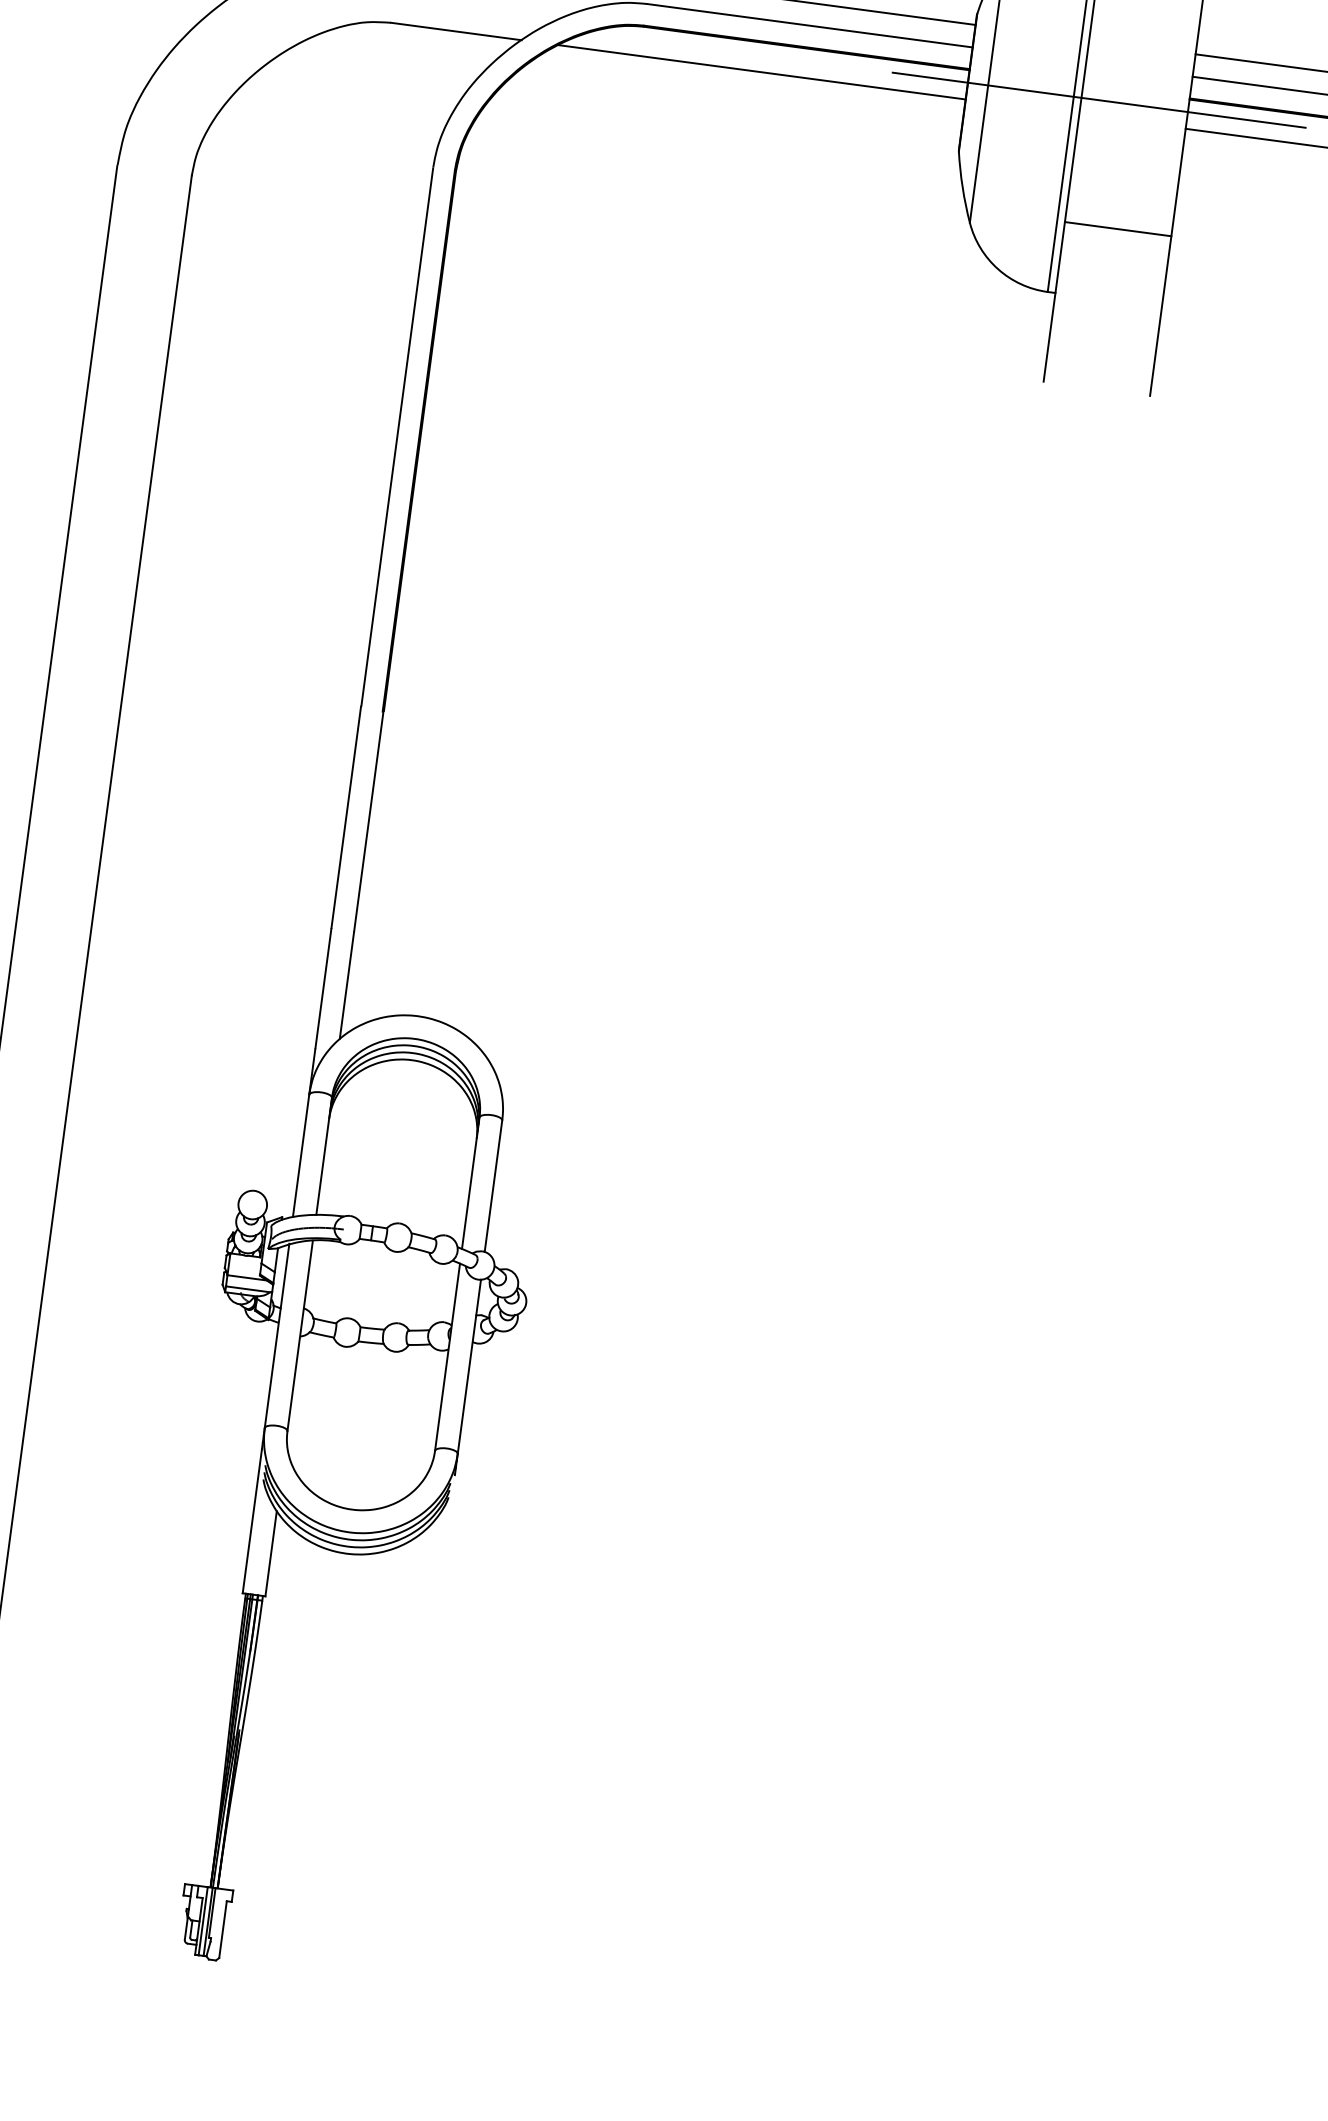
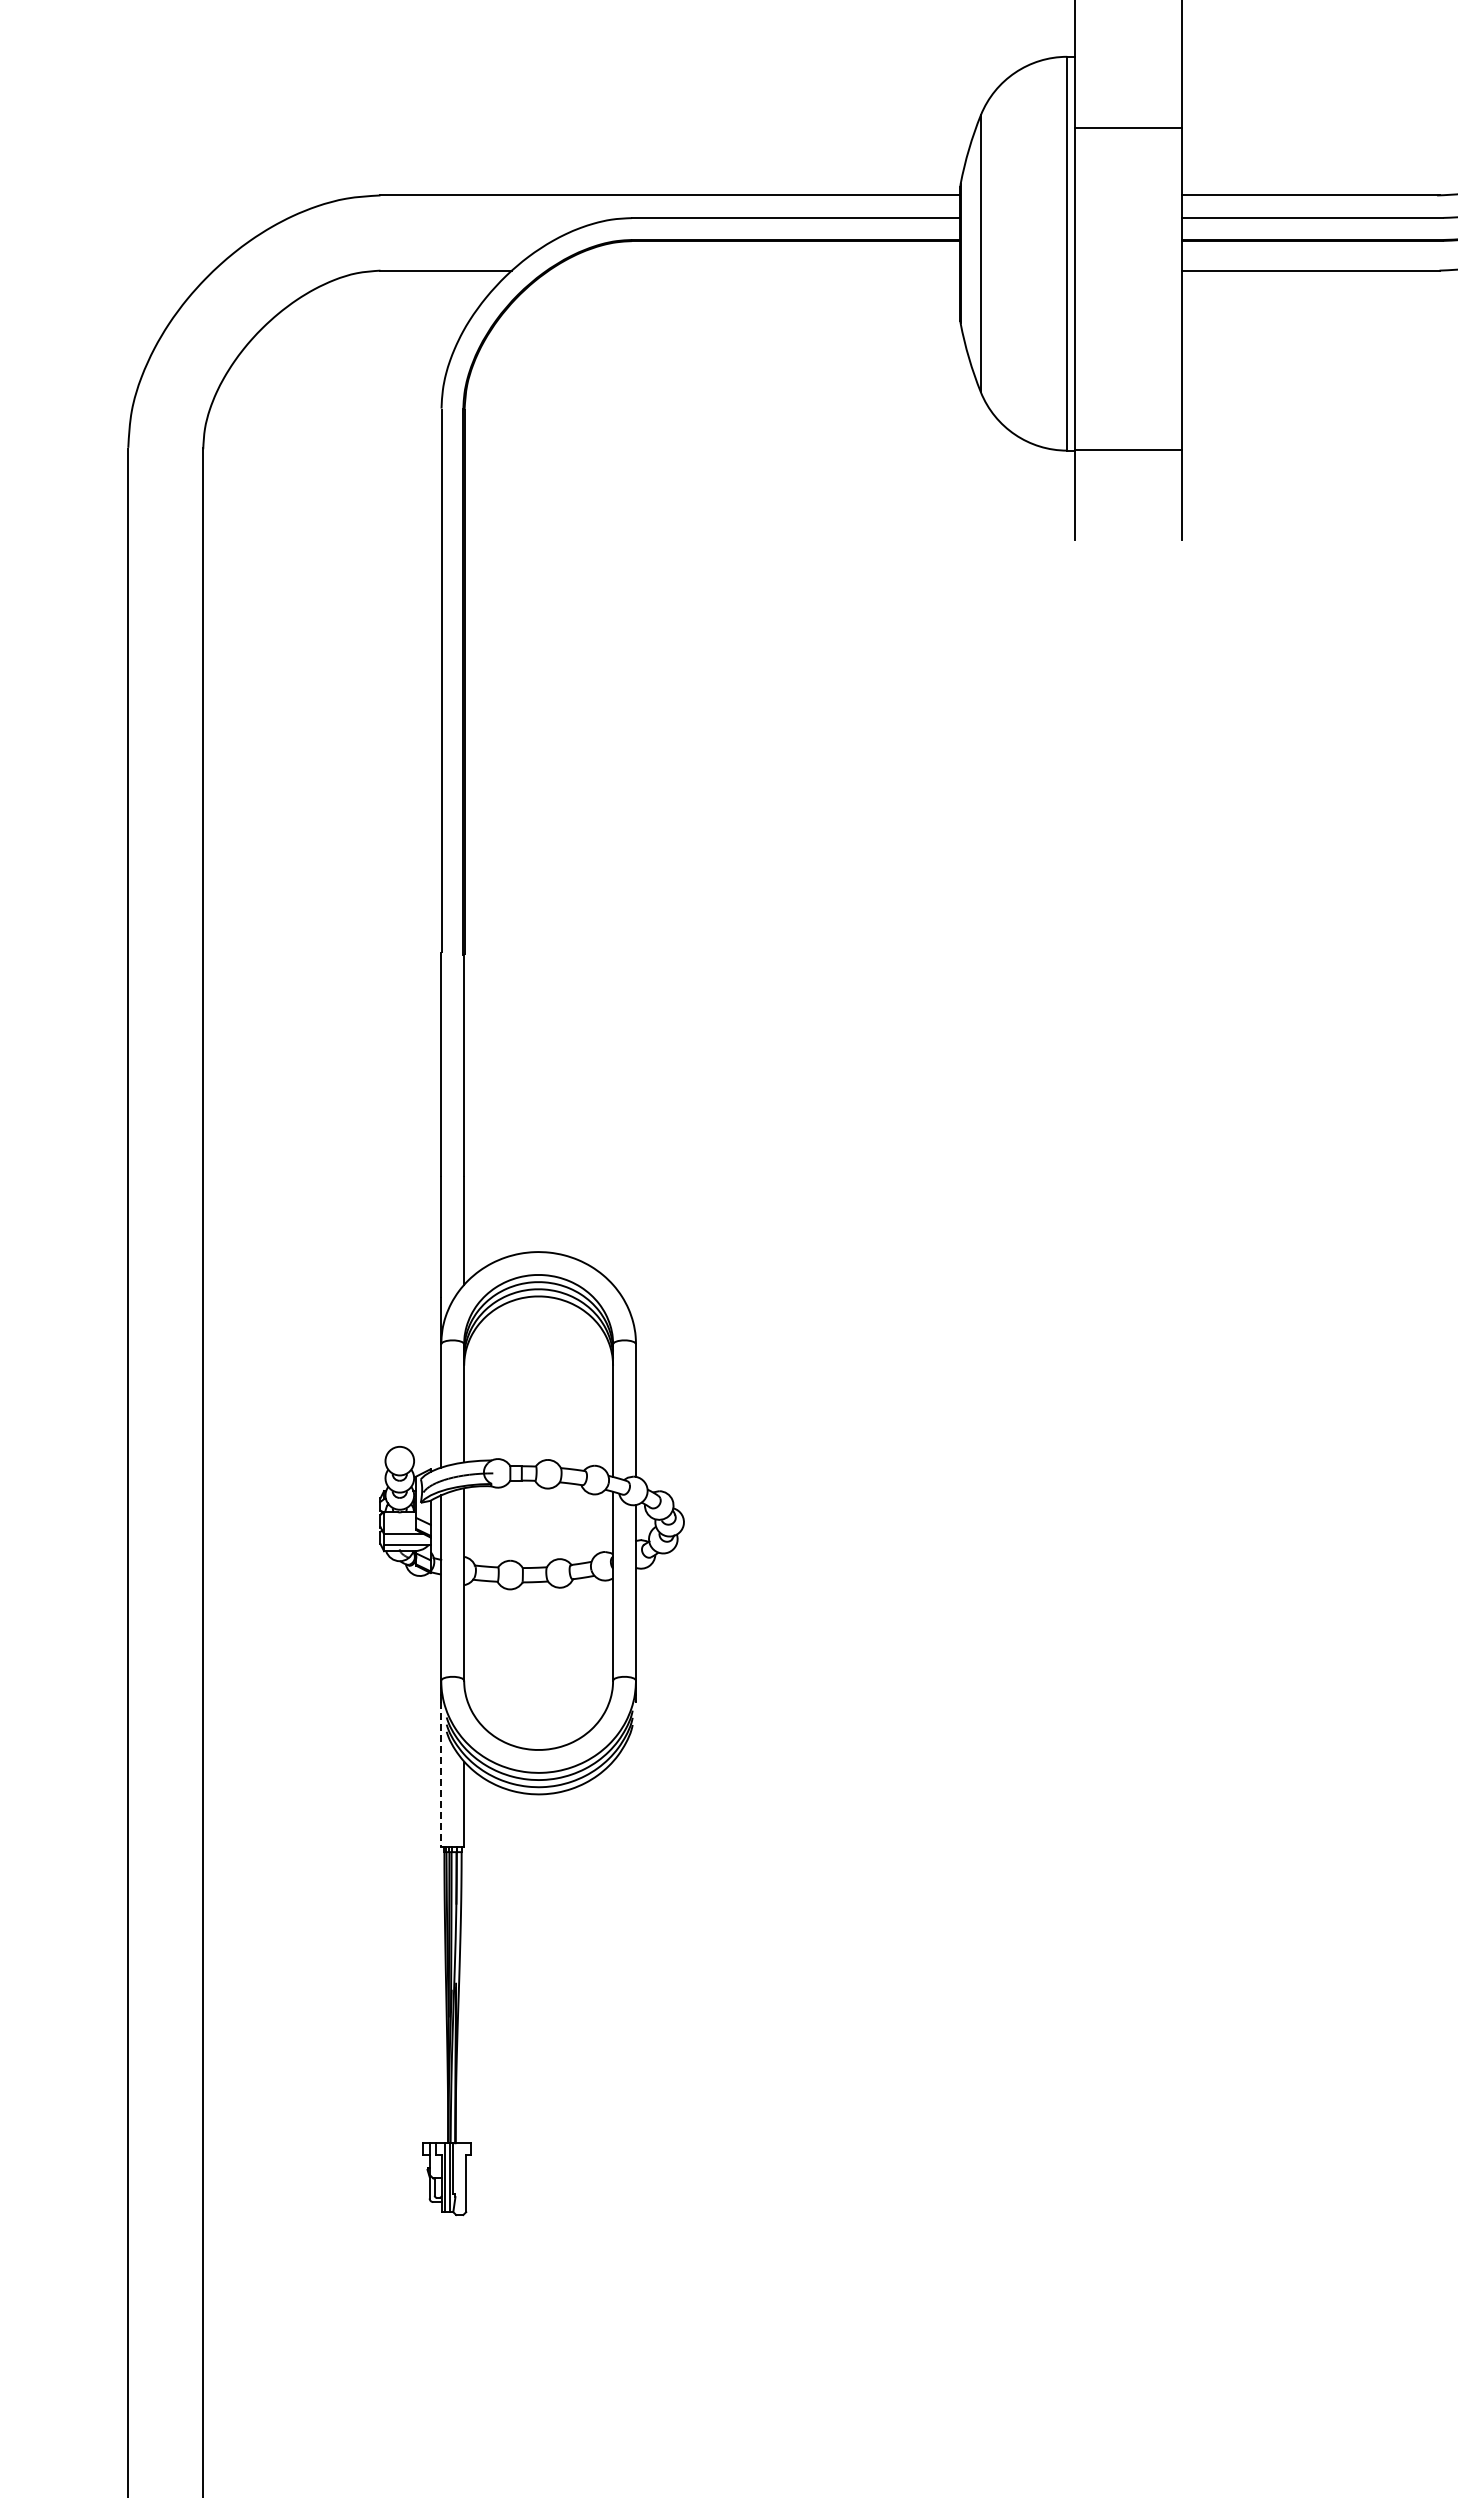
line: (761, 72) -> (754, 270), removed
line: (1098, 99) -> (1092, 253), removed
line: (1117, 229) -> (1128, 450), moved
line: (252, 1521) -> (441, 1774), solid -> dashed

